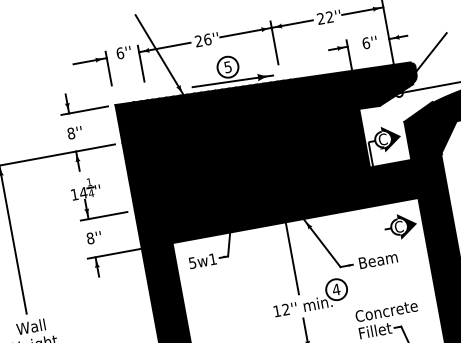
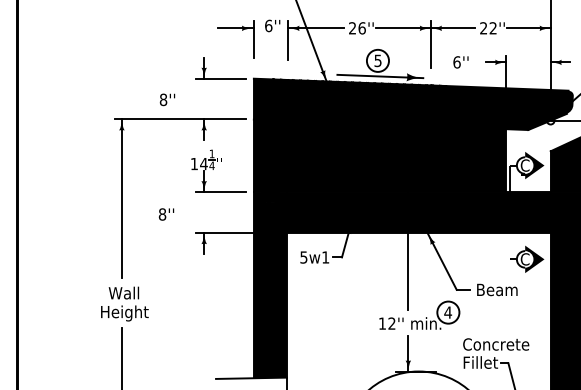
text: (369, 42) -> (460, 62), moved
text: (74, 132) -> (167, 99), moved
text: (94, 237) -> (166, 214), moved

